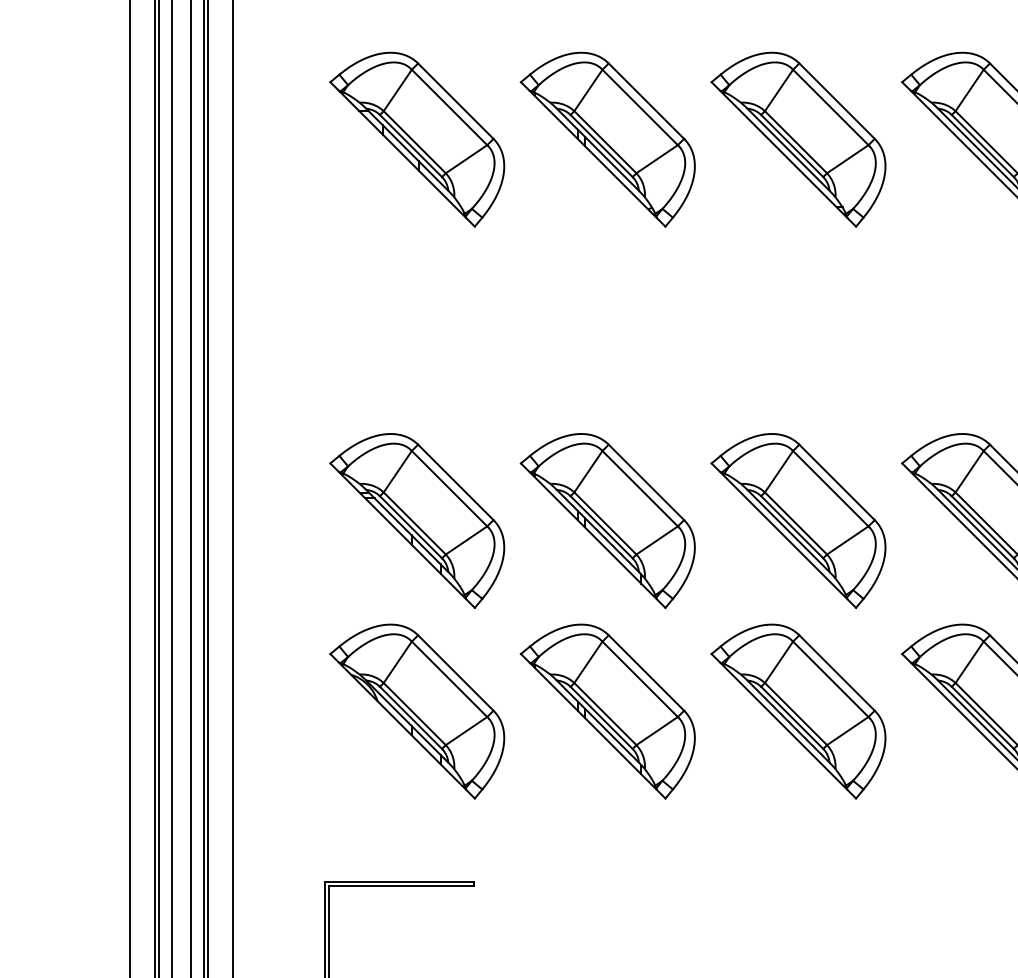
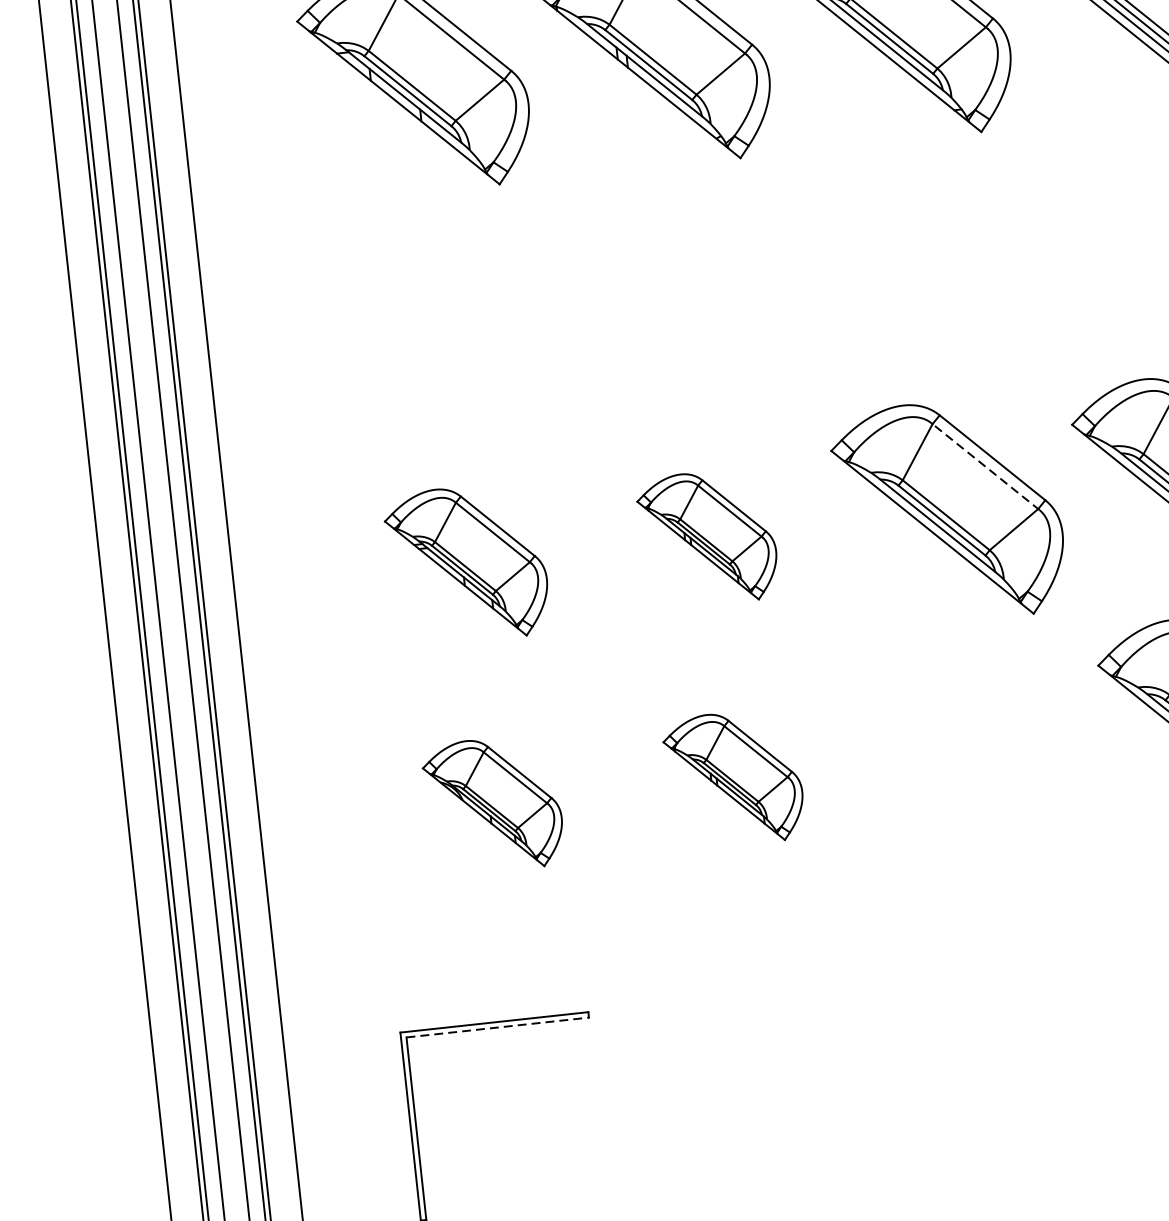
line: (831, 488) -> (986, 466), solid -> dashed
part: (417, 520) -> (467, 563), size x0.7
part: (607, 521) -> (707, 538), size x0.6
part: (417, 711) -> (493, 804), size x0.6
part: (607, 711) -> (733, 778), size x0.6
part: (798, 711) -> (975, 752), removed
line: (402, 886) -> (498, 1028), solid -> dashed

